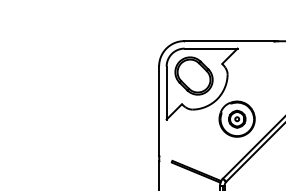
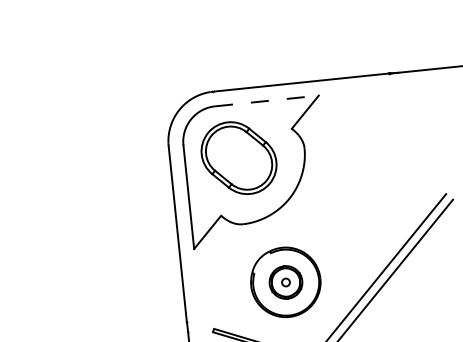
line: (211, 48) -> (267, 100), solid -> dashed
part: (236, 118) -> (284, 281), moved

